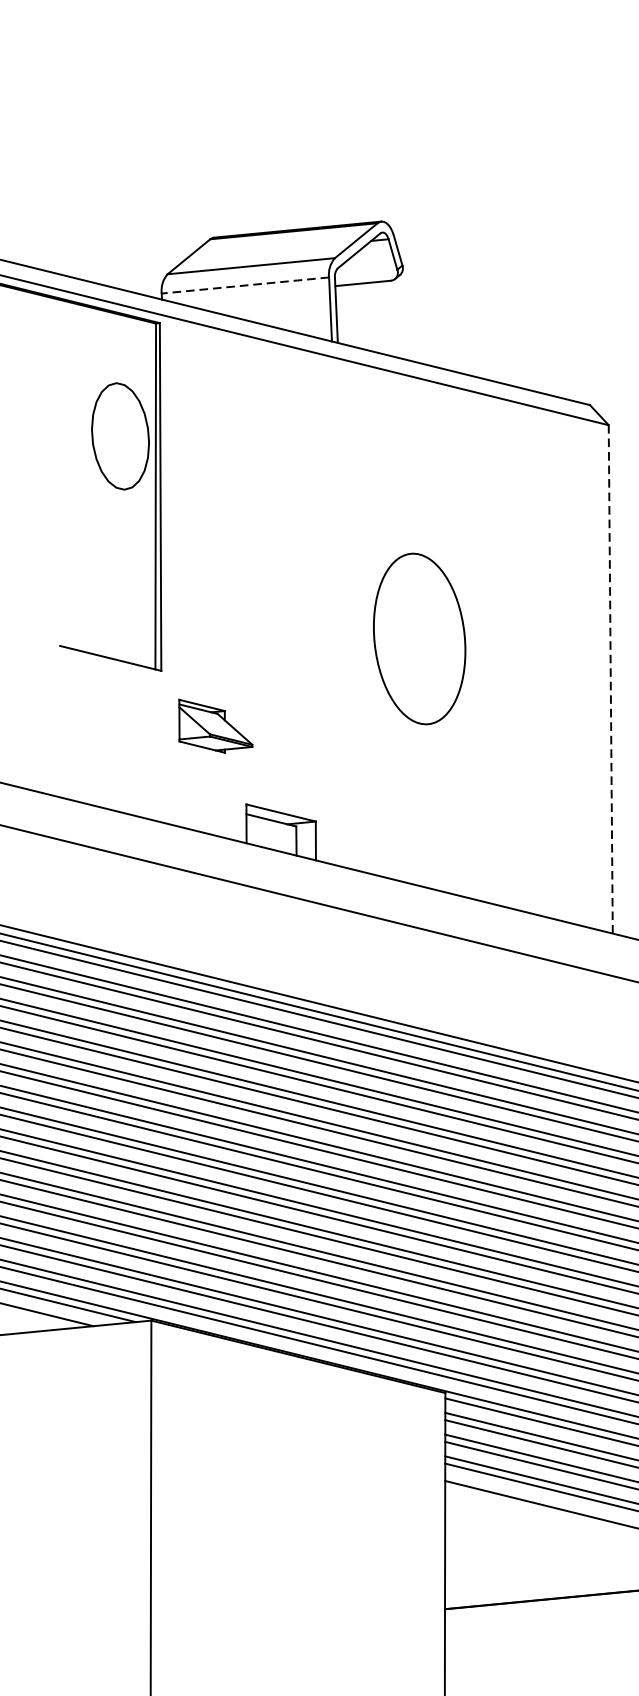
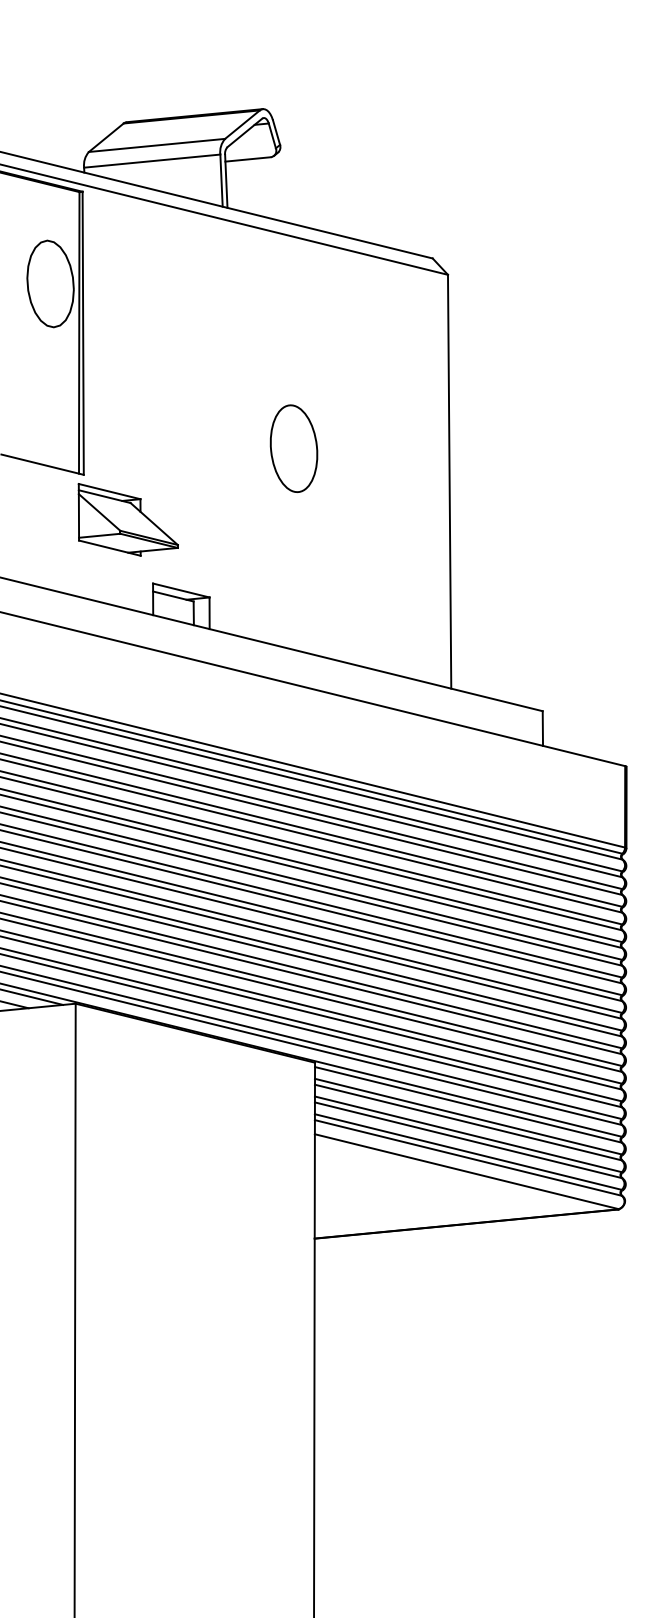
line: (244, 285) -> (151, 161), dashed -> solid
part: (418, 638) -> (293, 448), size x0.62
line: (610, 679) -> (449, 481), dashed -> solid
part: (215, 725) -> (127, 519), size x1.67

